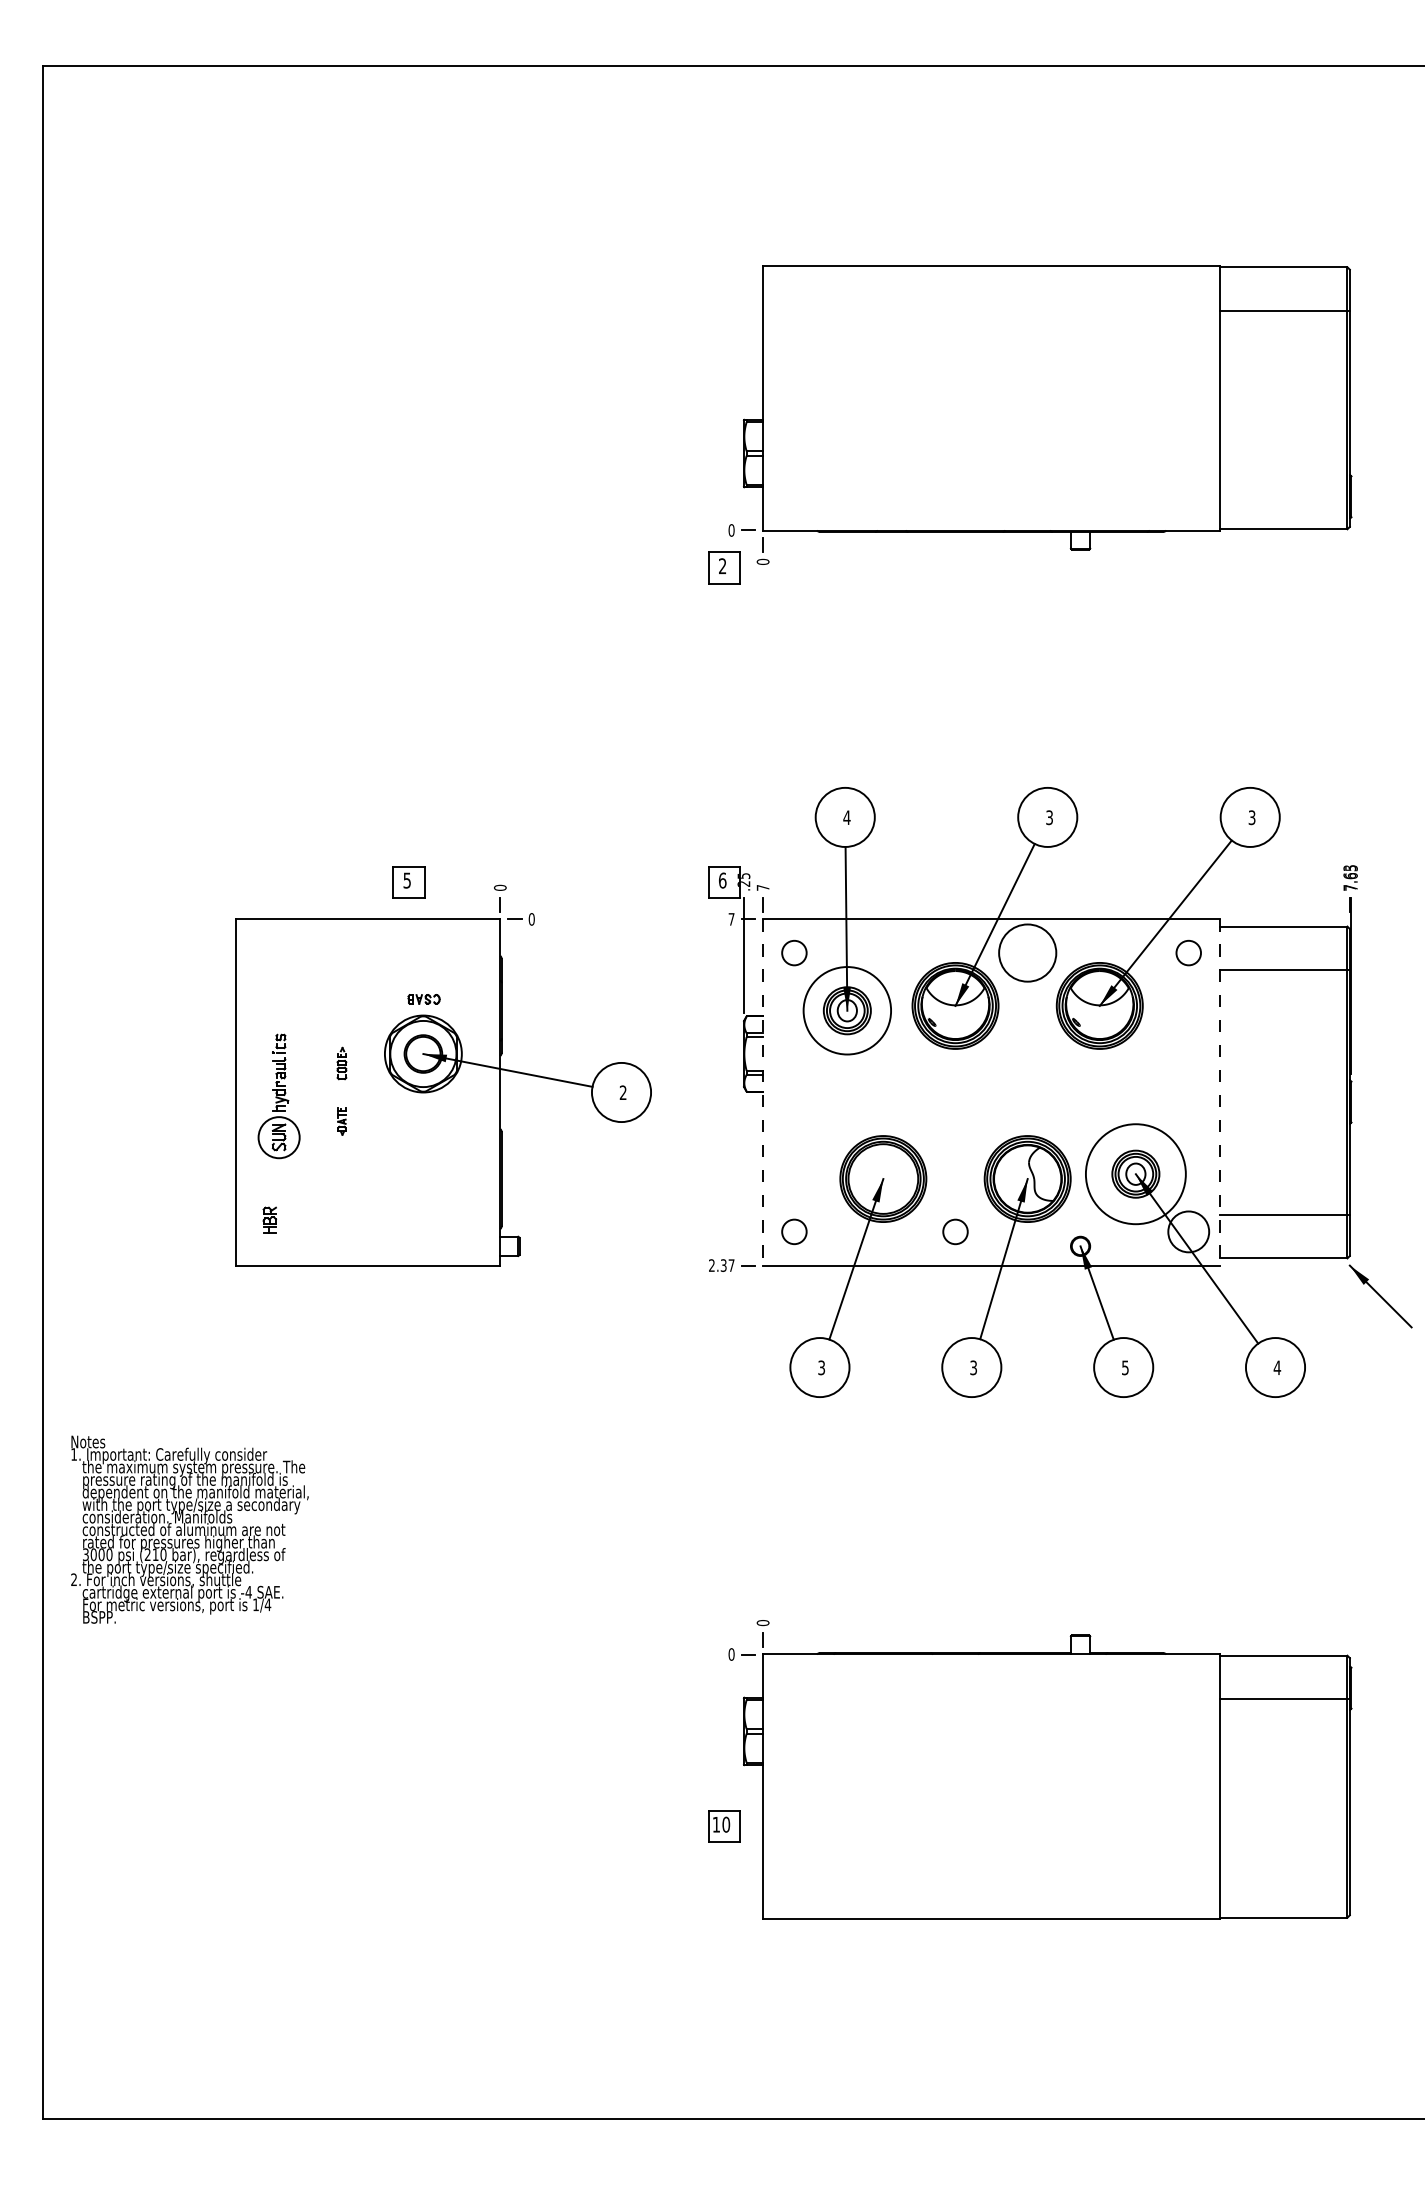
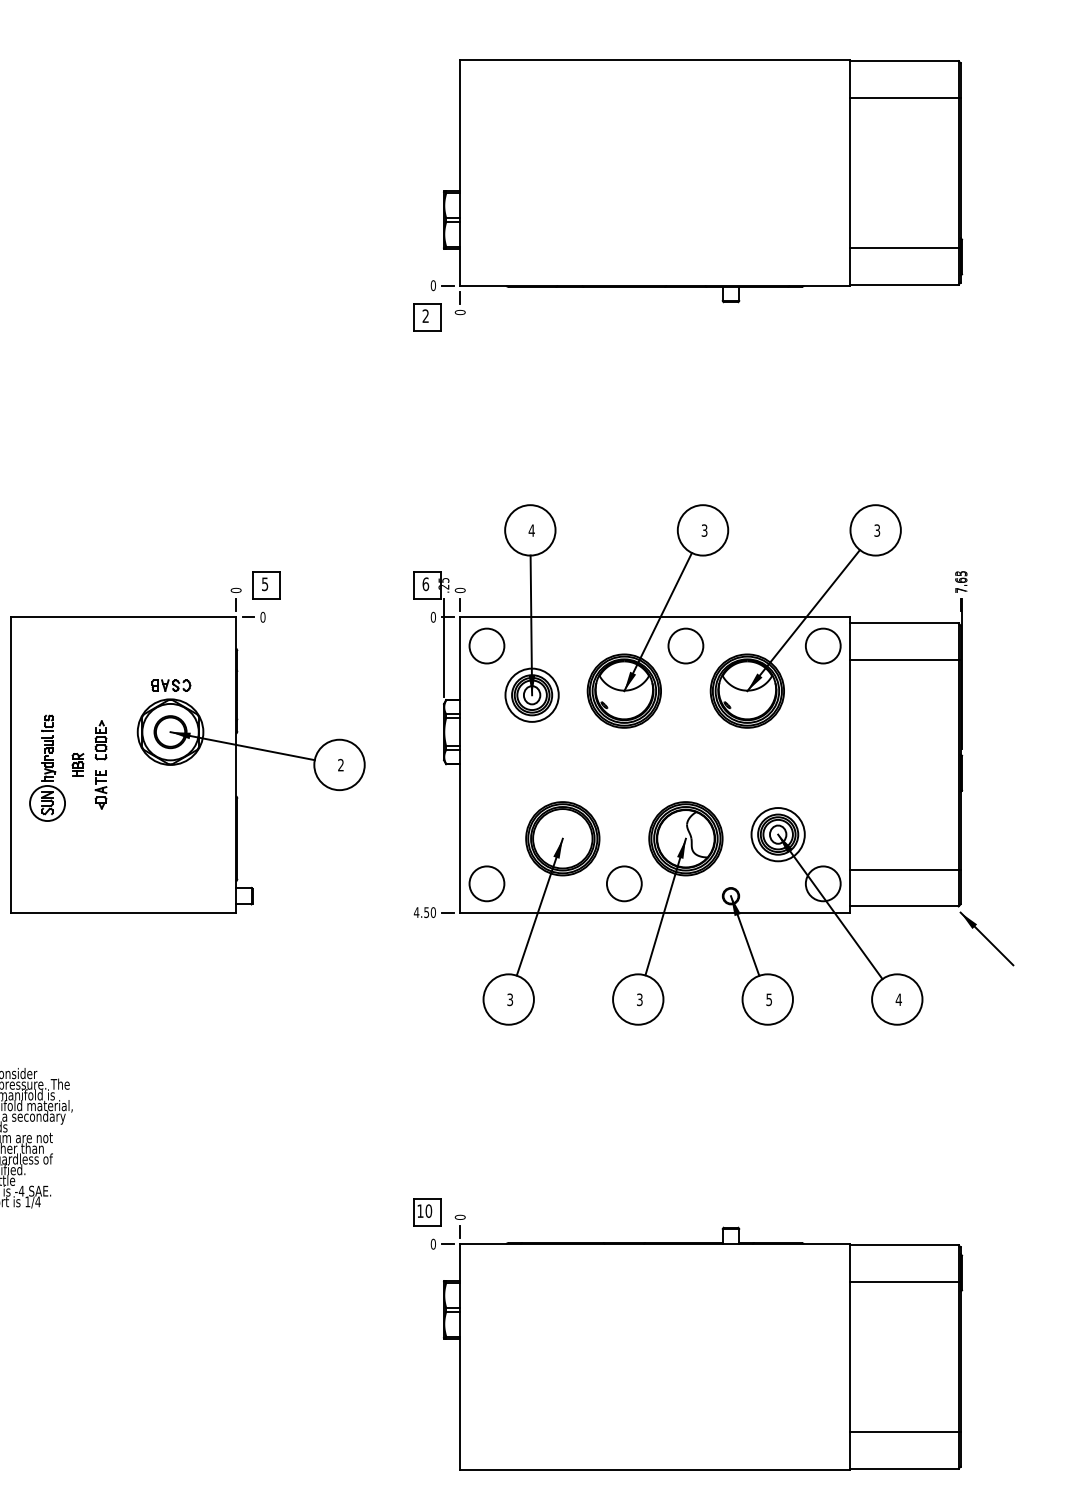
line: (1284, 486) -> (904, 248), added
part: (408, 882) -> (266, 585), moved
text: (762, 887) -> (459, 590), 7 -> 0
text: (731, 919) -> (433, 617), 7 -> 0
circle: (793, 952) -> (486, 645), size x1.67
circle: (1027, 952) -> (685, 645), size x0.71
circle: (1188, 952) -> (823, 645), size x1.67
part: (423, 999) -> (170, 685), size x1.43
circle: (847, 1010) -> (532, 695), size x0.71
part: (341, 1063) -> (100, 740), size x1.43
line: (763, 1093) -> (460, 765), dashed -> solid
line: (1219, 1093) -> (849, 765), dashed -> solid
part: (341, 1121) -> (100, 789), size x1.67
circle: (1135, 1173) -> (777, 834), size x0.62
part: (269, 1219) -> (77, 764), moved
circle: (793, 1231) -> (486, 883), size x1.67
circle: (955, 1231) -> (624, 883), size x1.67
text: (721, 1265) -> (424, 912), 2.37 -> 4.50
part: (724, 1826) -> (427, 1212), moved
line: (1284, 1874) -> (904, 1431), added

